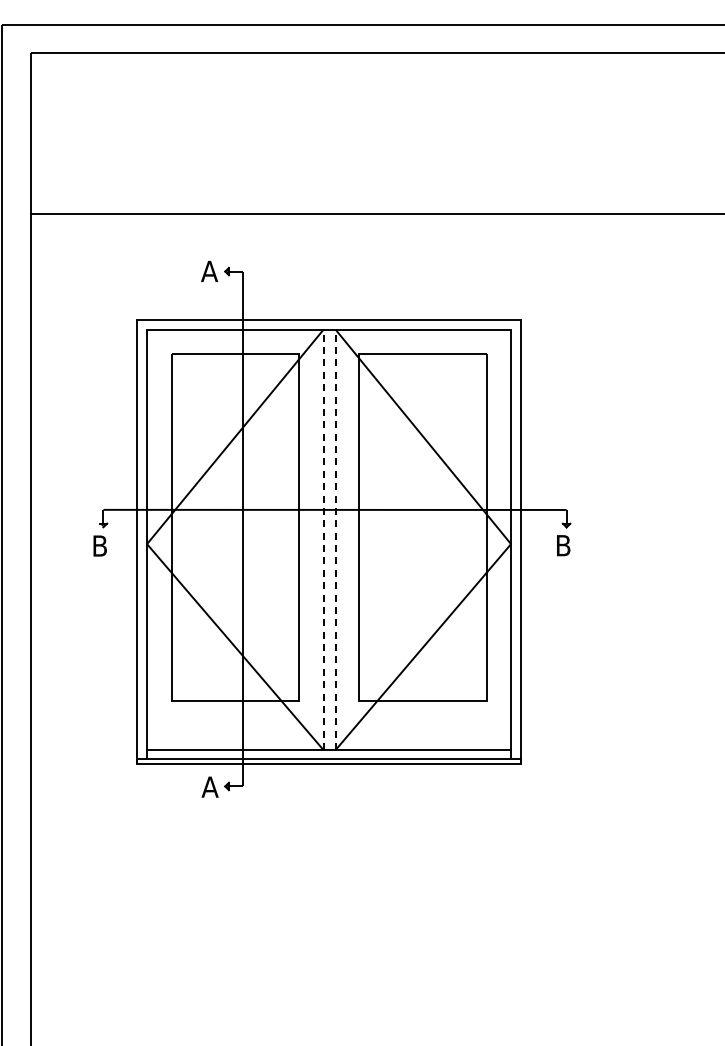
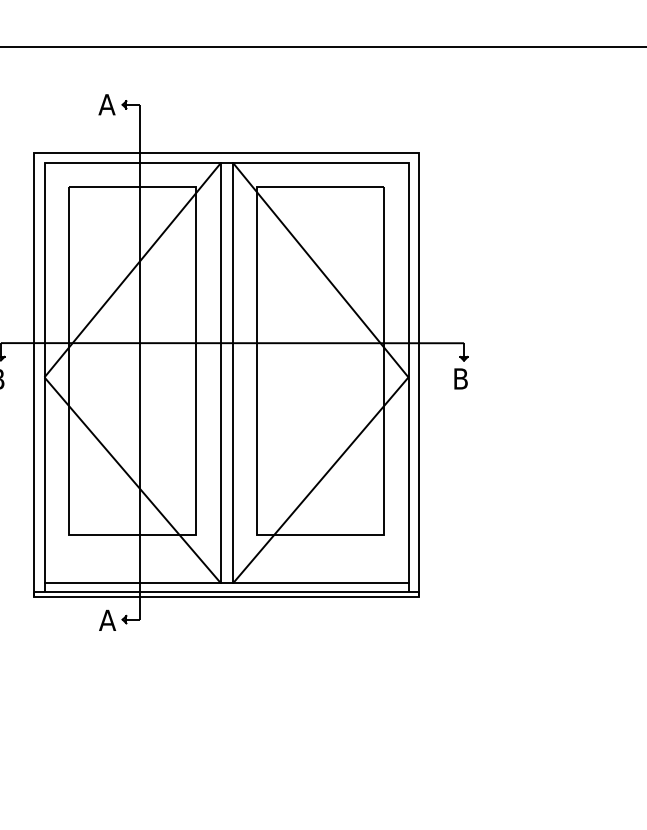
line: (323, 539) -> (220, 372), dashed -> solid
line: (335, 539) -> (232, 372), dashed -> solid

